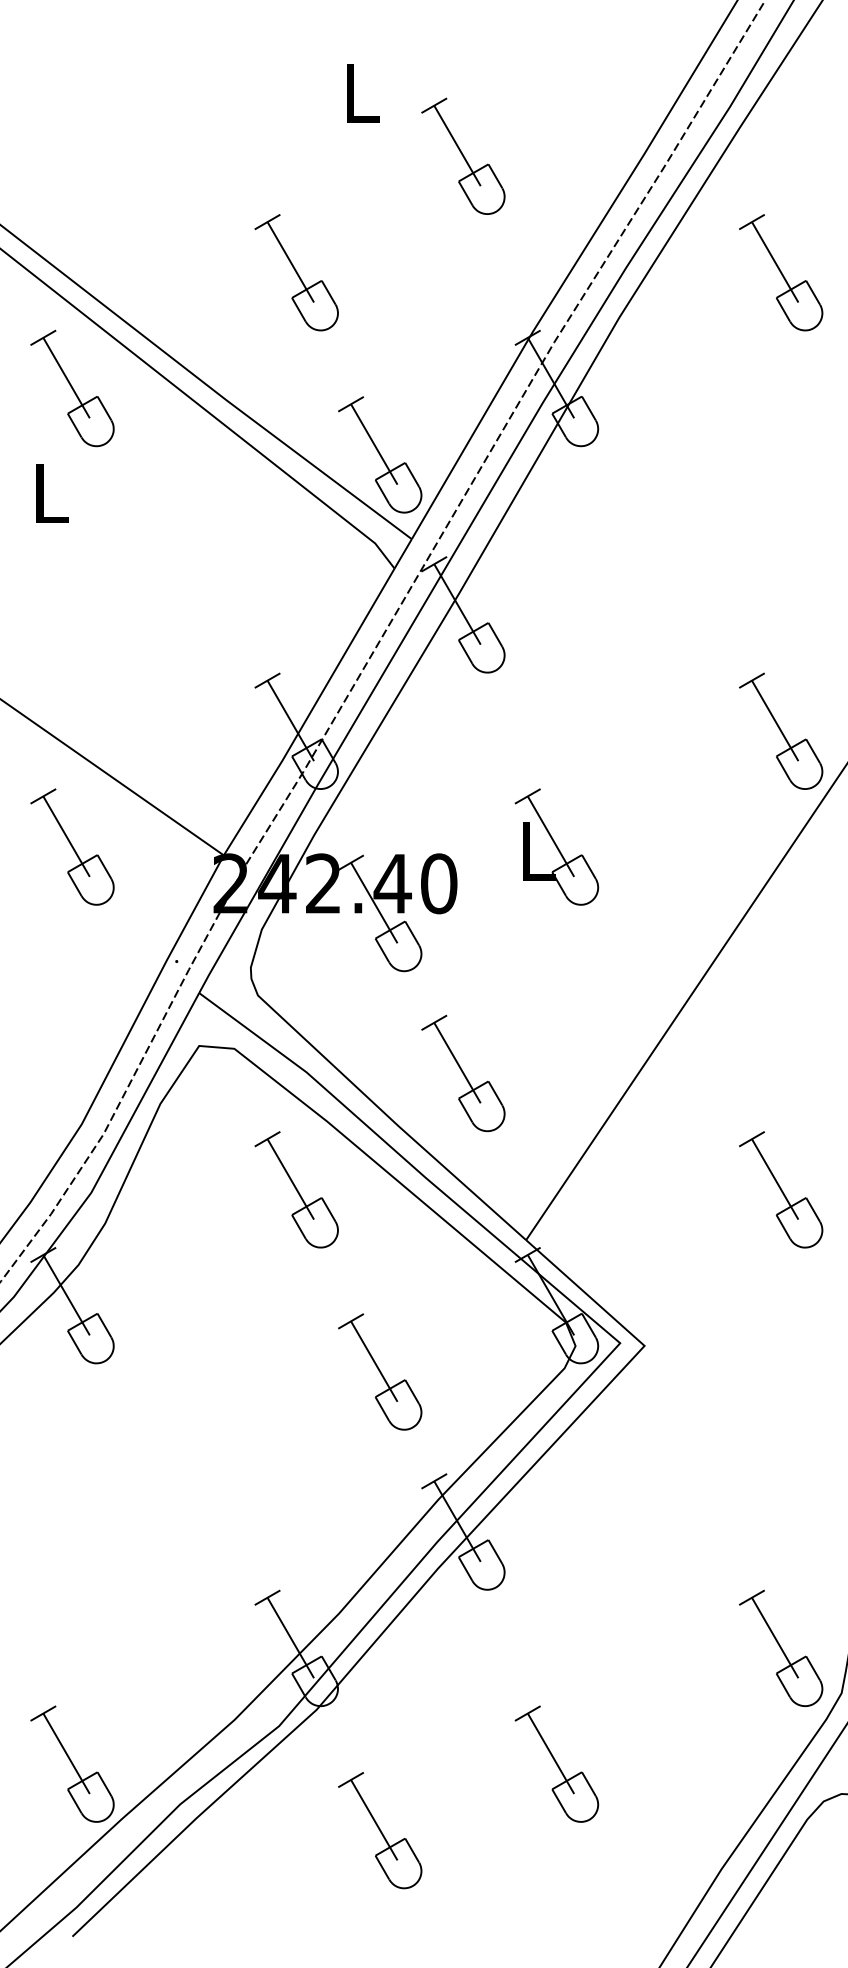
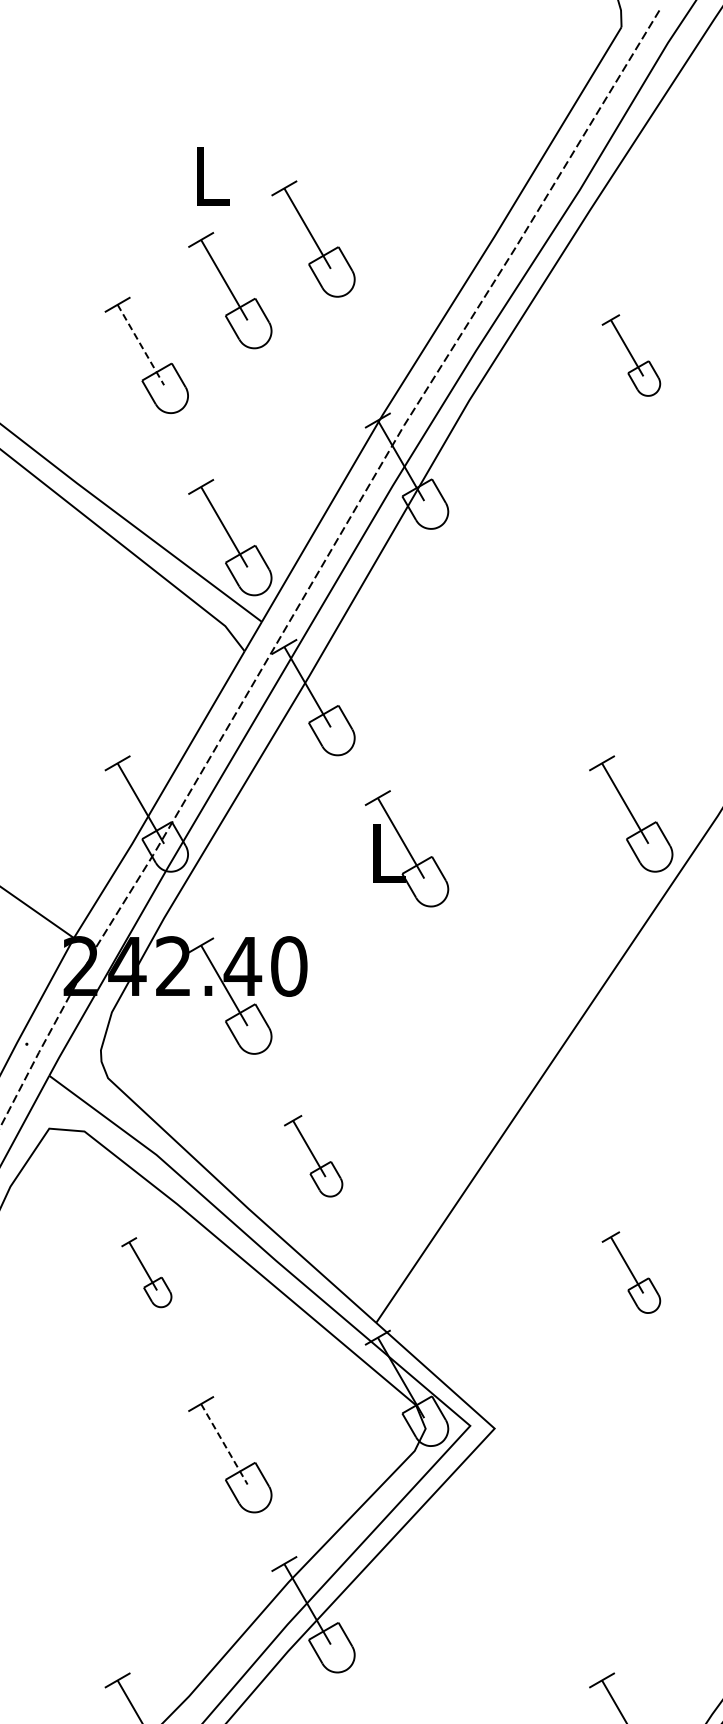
part: (380, 207) -> (230, 290), added
line: (291, 262) -> (141, 345), solid -> dashed
part: (781, 272) -> (631, 355), size x0.7
part: (556, 846) -> (406, 848), moved
part: (463, 1073) -> (313, 1156), size x0.7
part: (296, 1189) -> (146, 1272), size x0.6
part: (781, 1189) -> (631, 1272), size x0.7
line: (374, 1362) -> (224, 1445), solid -> dashed

